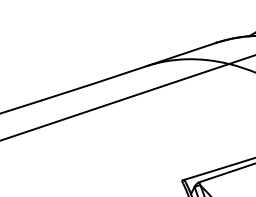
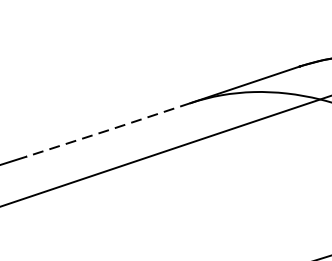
line: (93, 83) -> (108, 129), solid -> dashed

